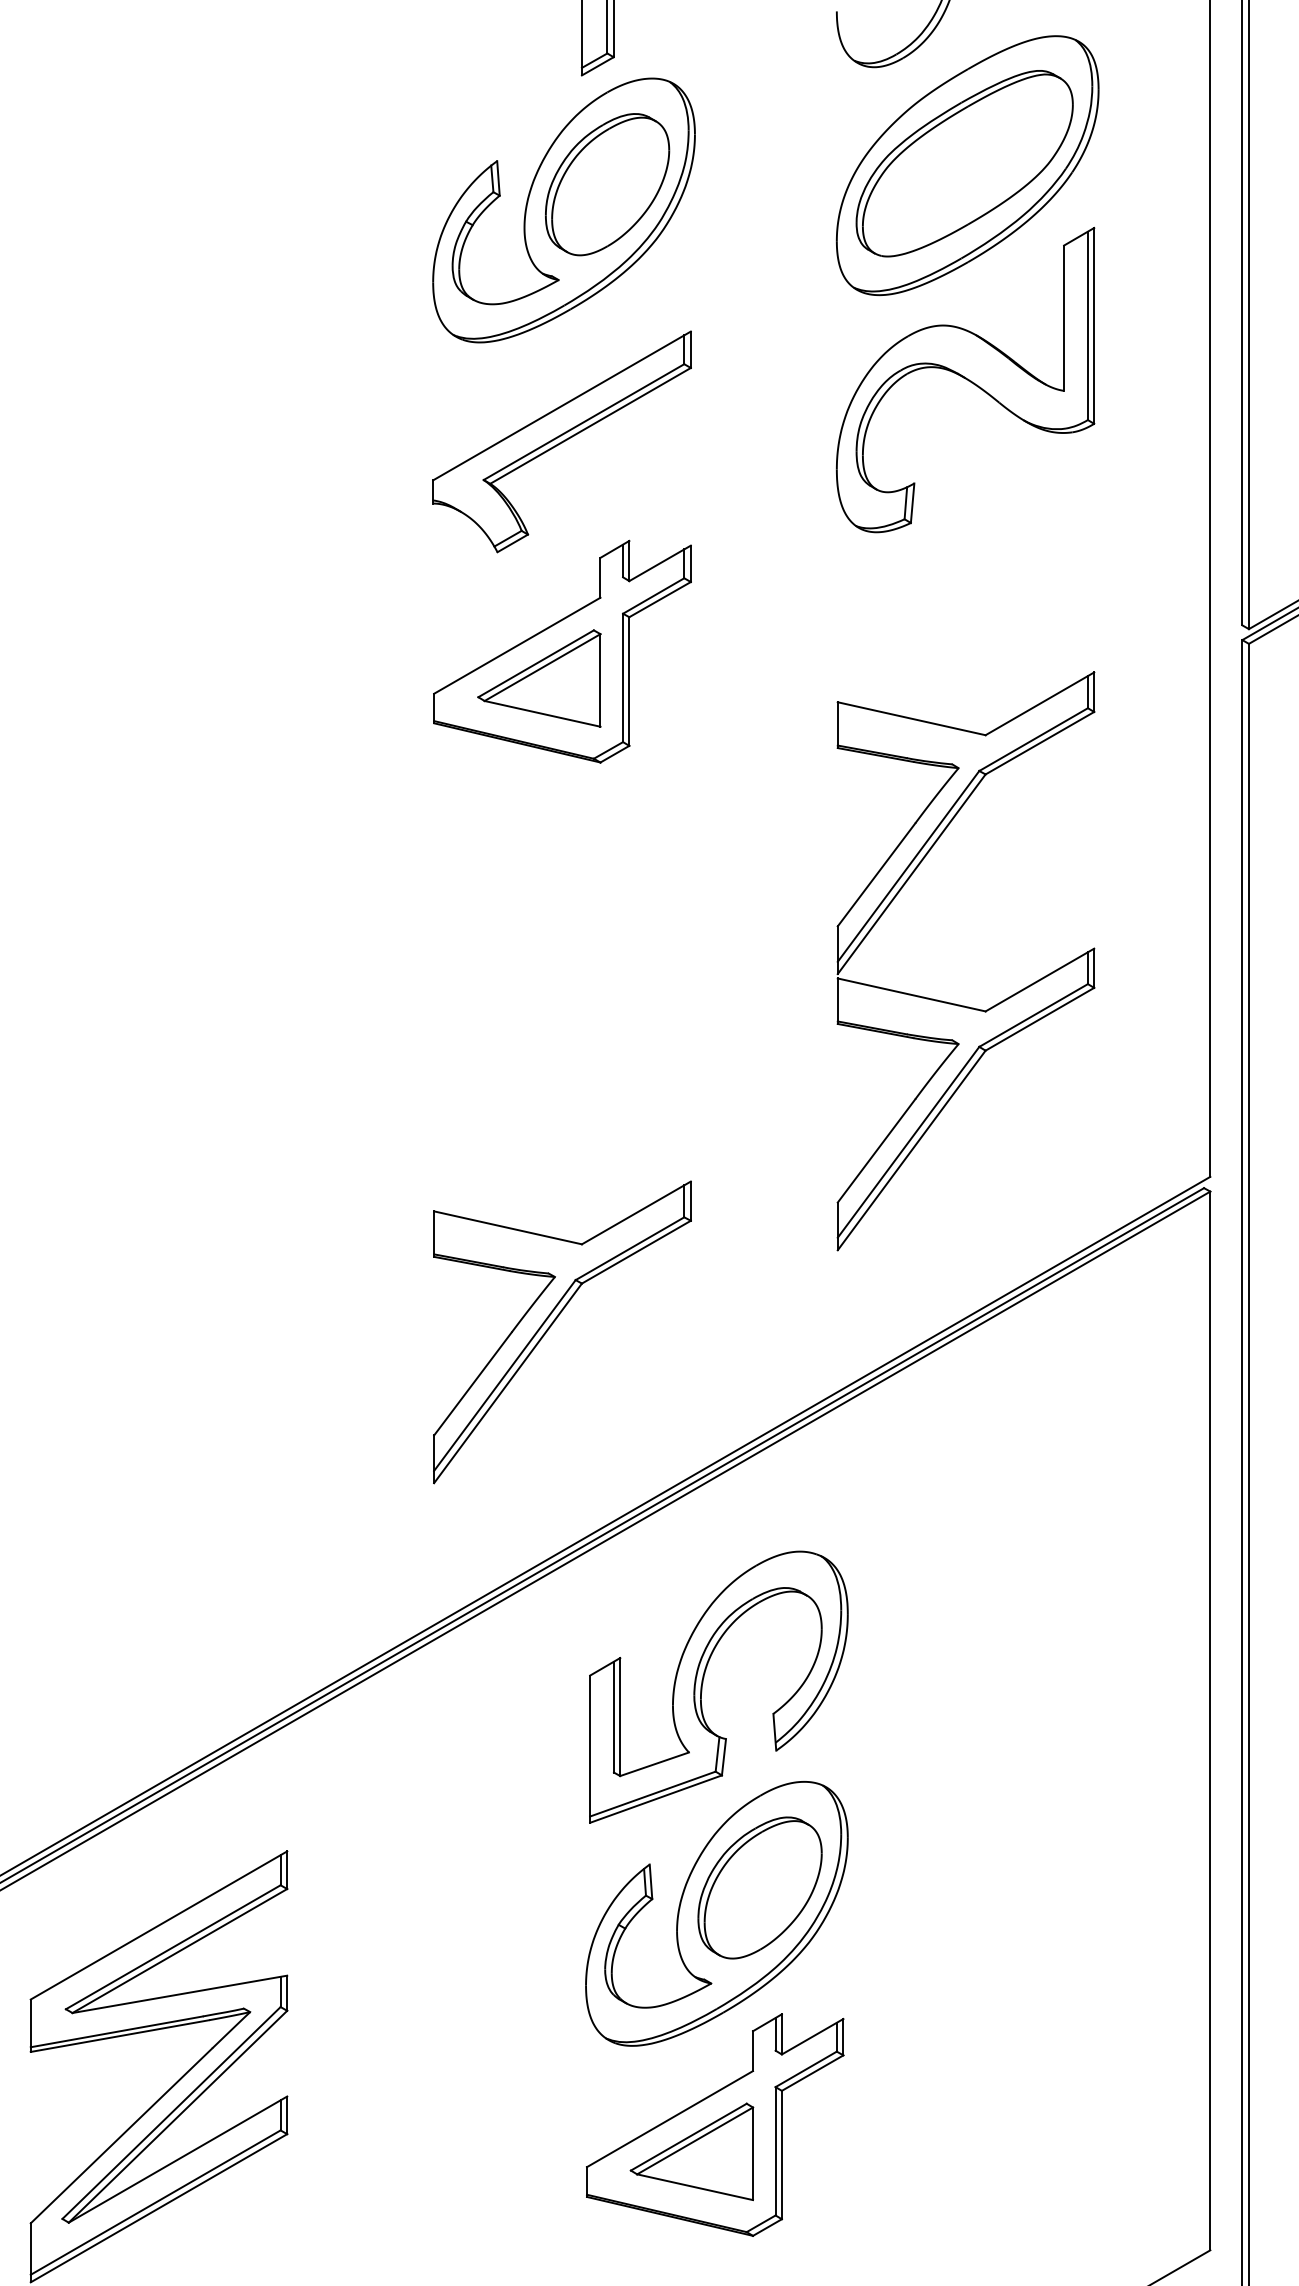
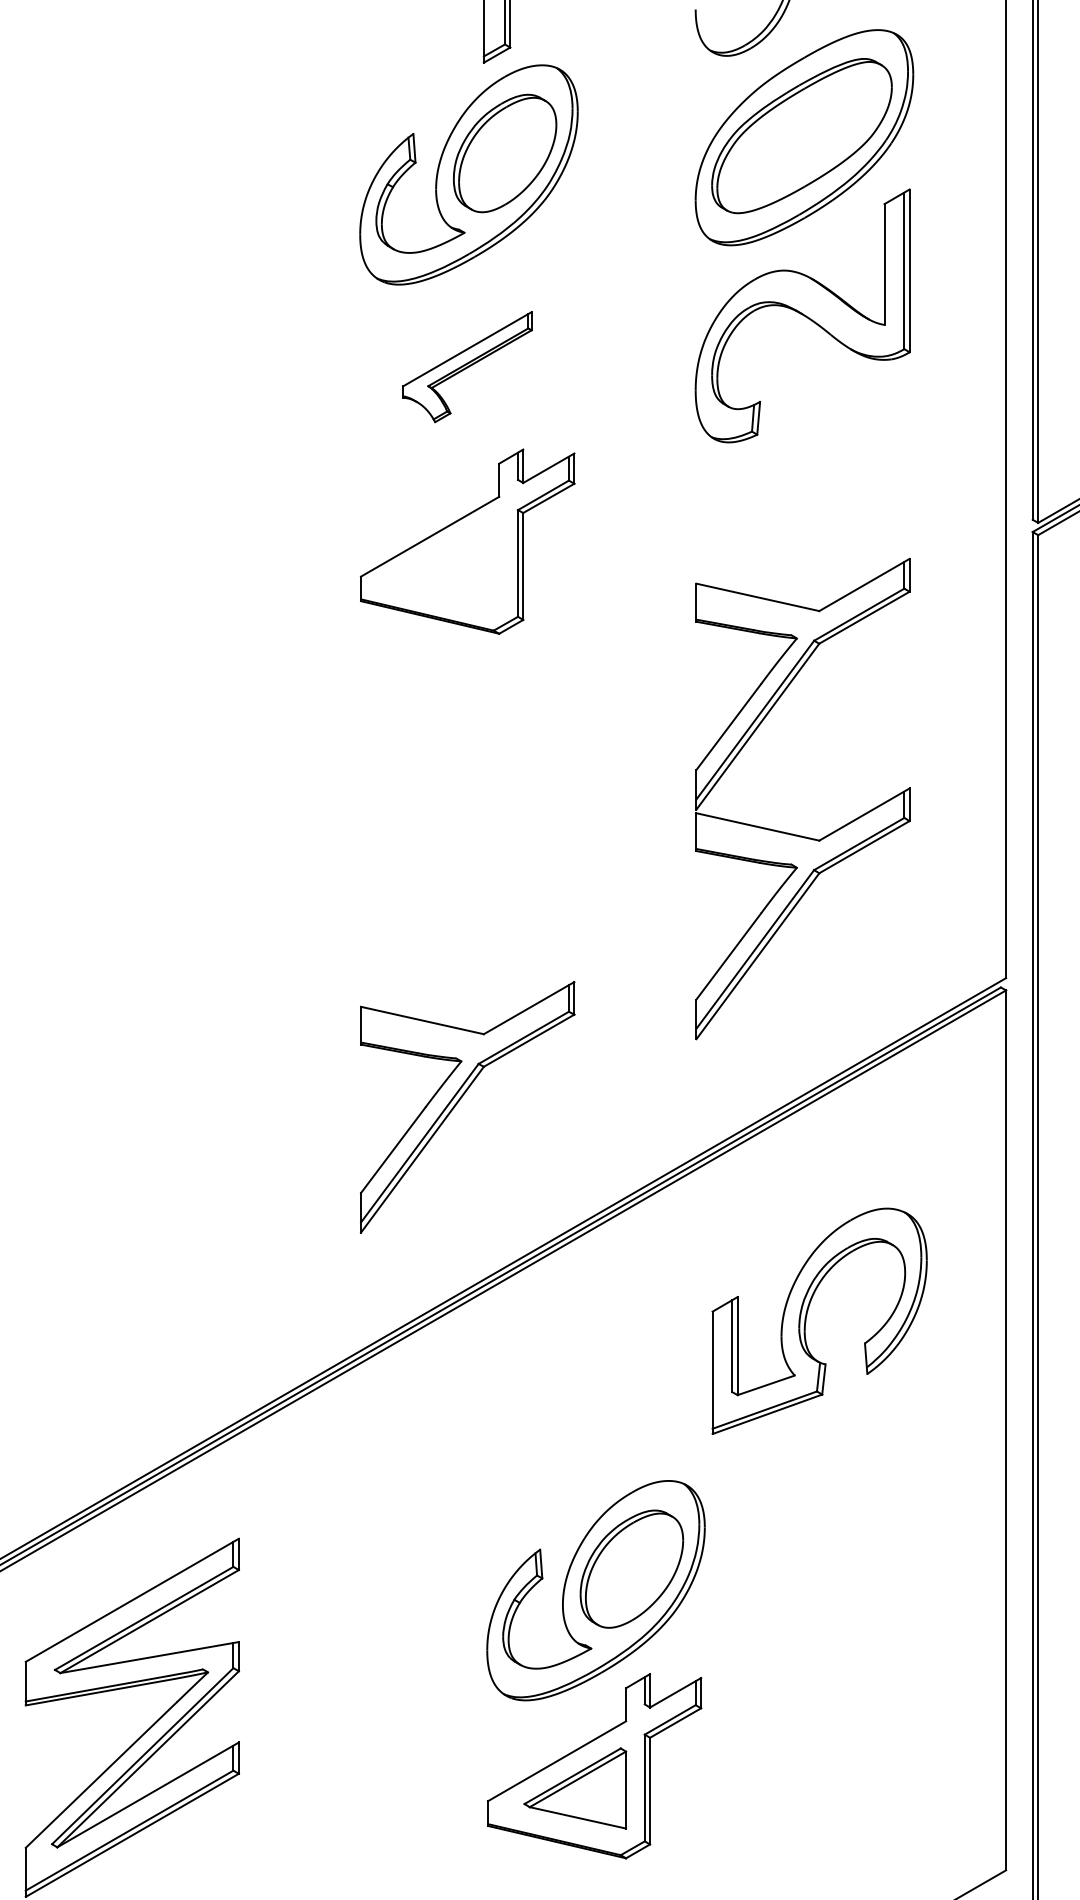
part: (562, 440) -> (467, 366), size x0.6
part: (539, 677) -> (448, 563), removed
part: (704, 1680) -> (807, 1315), moved

